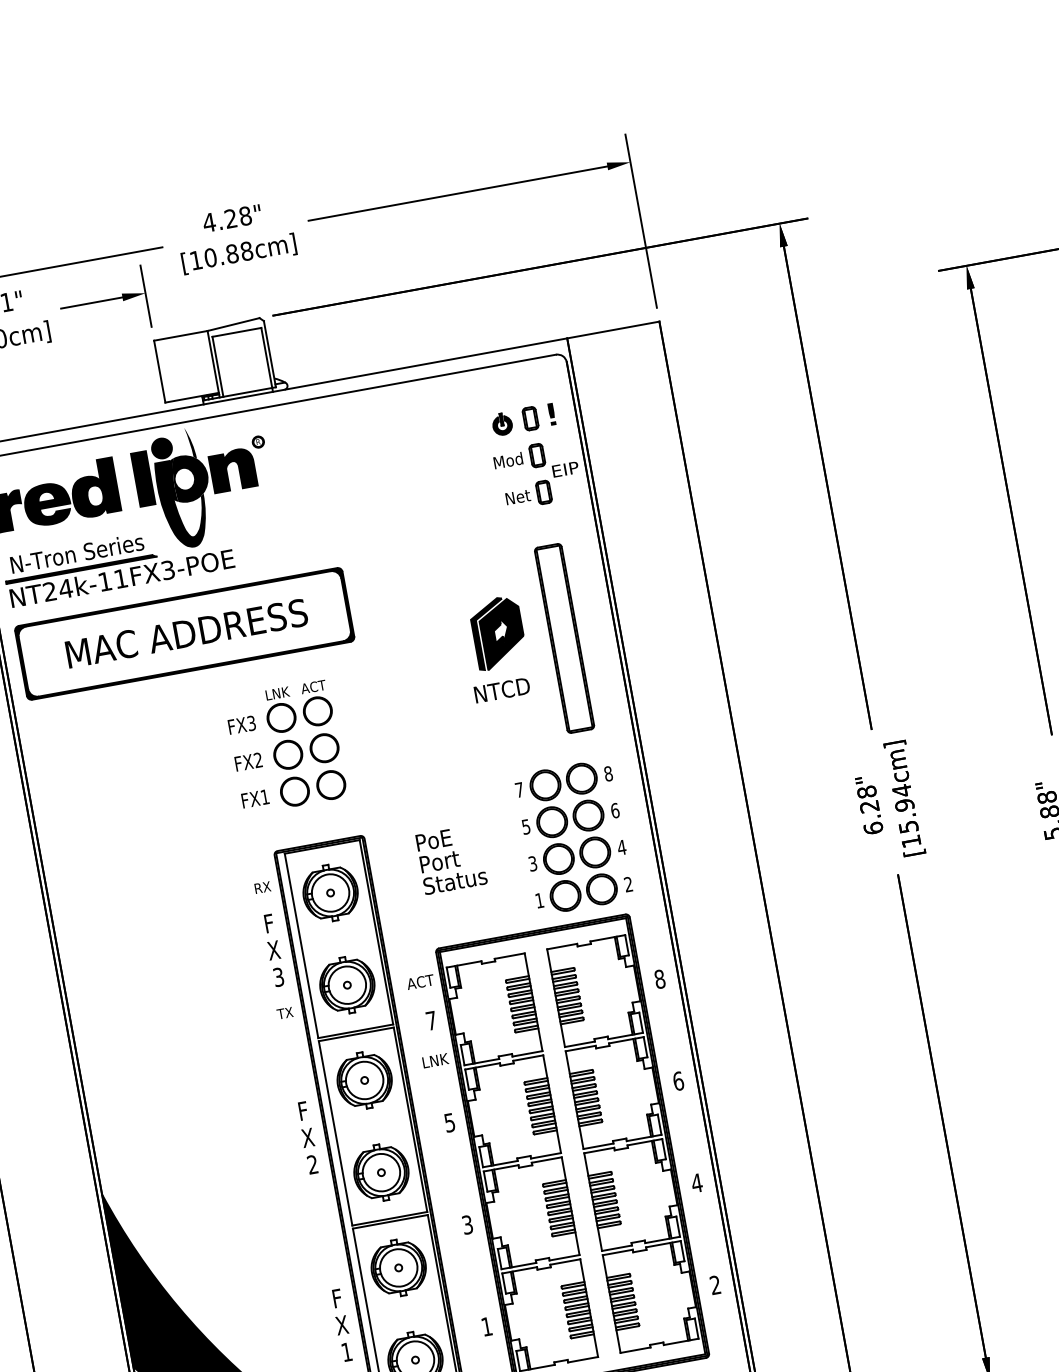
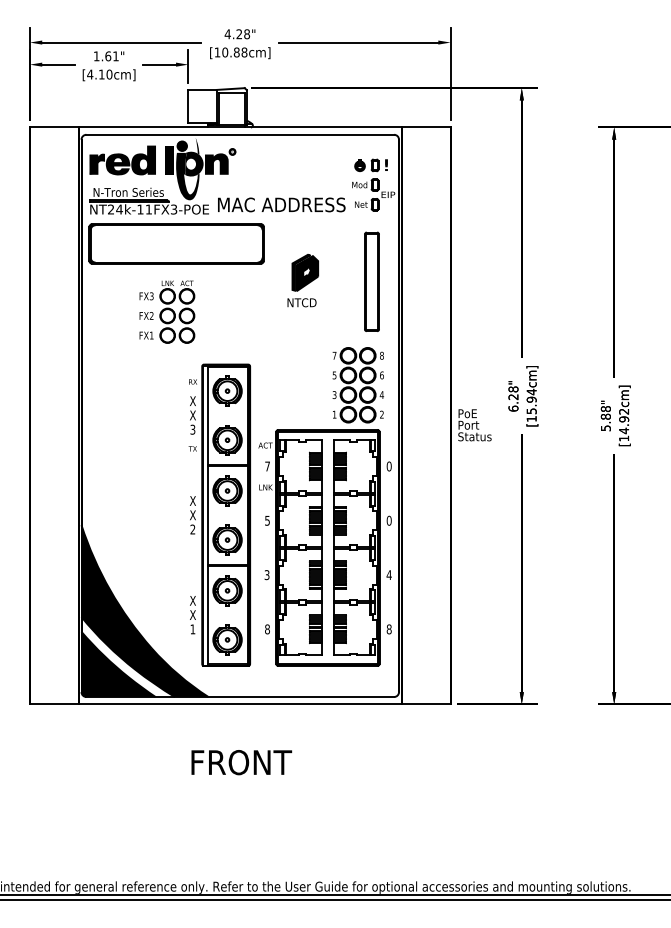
text: (186, 632) -> (281, 204), moved
part: (497, 647) -> (303, 280), moved
part: (286, 746) -> (167, 311), moved
text: (450, 860) -> (474, 425), moved
text: (267, 922) -> (192, 400), F -> X
text: (658, 979) -> (388, 466), 8 -> 0
text: (678, 1080) -> (389, 520), 6 -> 0
text: (302, 1110) -> (192, 500), F -> X
text: (714, 1285) -> (388, 629), 2 -> 8
text: (336, 1298) -> (192, 600), F -> X
text: (486, 1326) -> (267, 629), 1 -> 8

